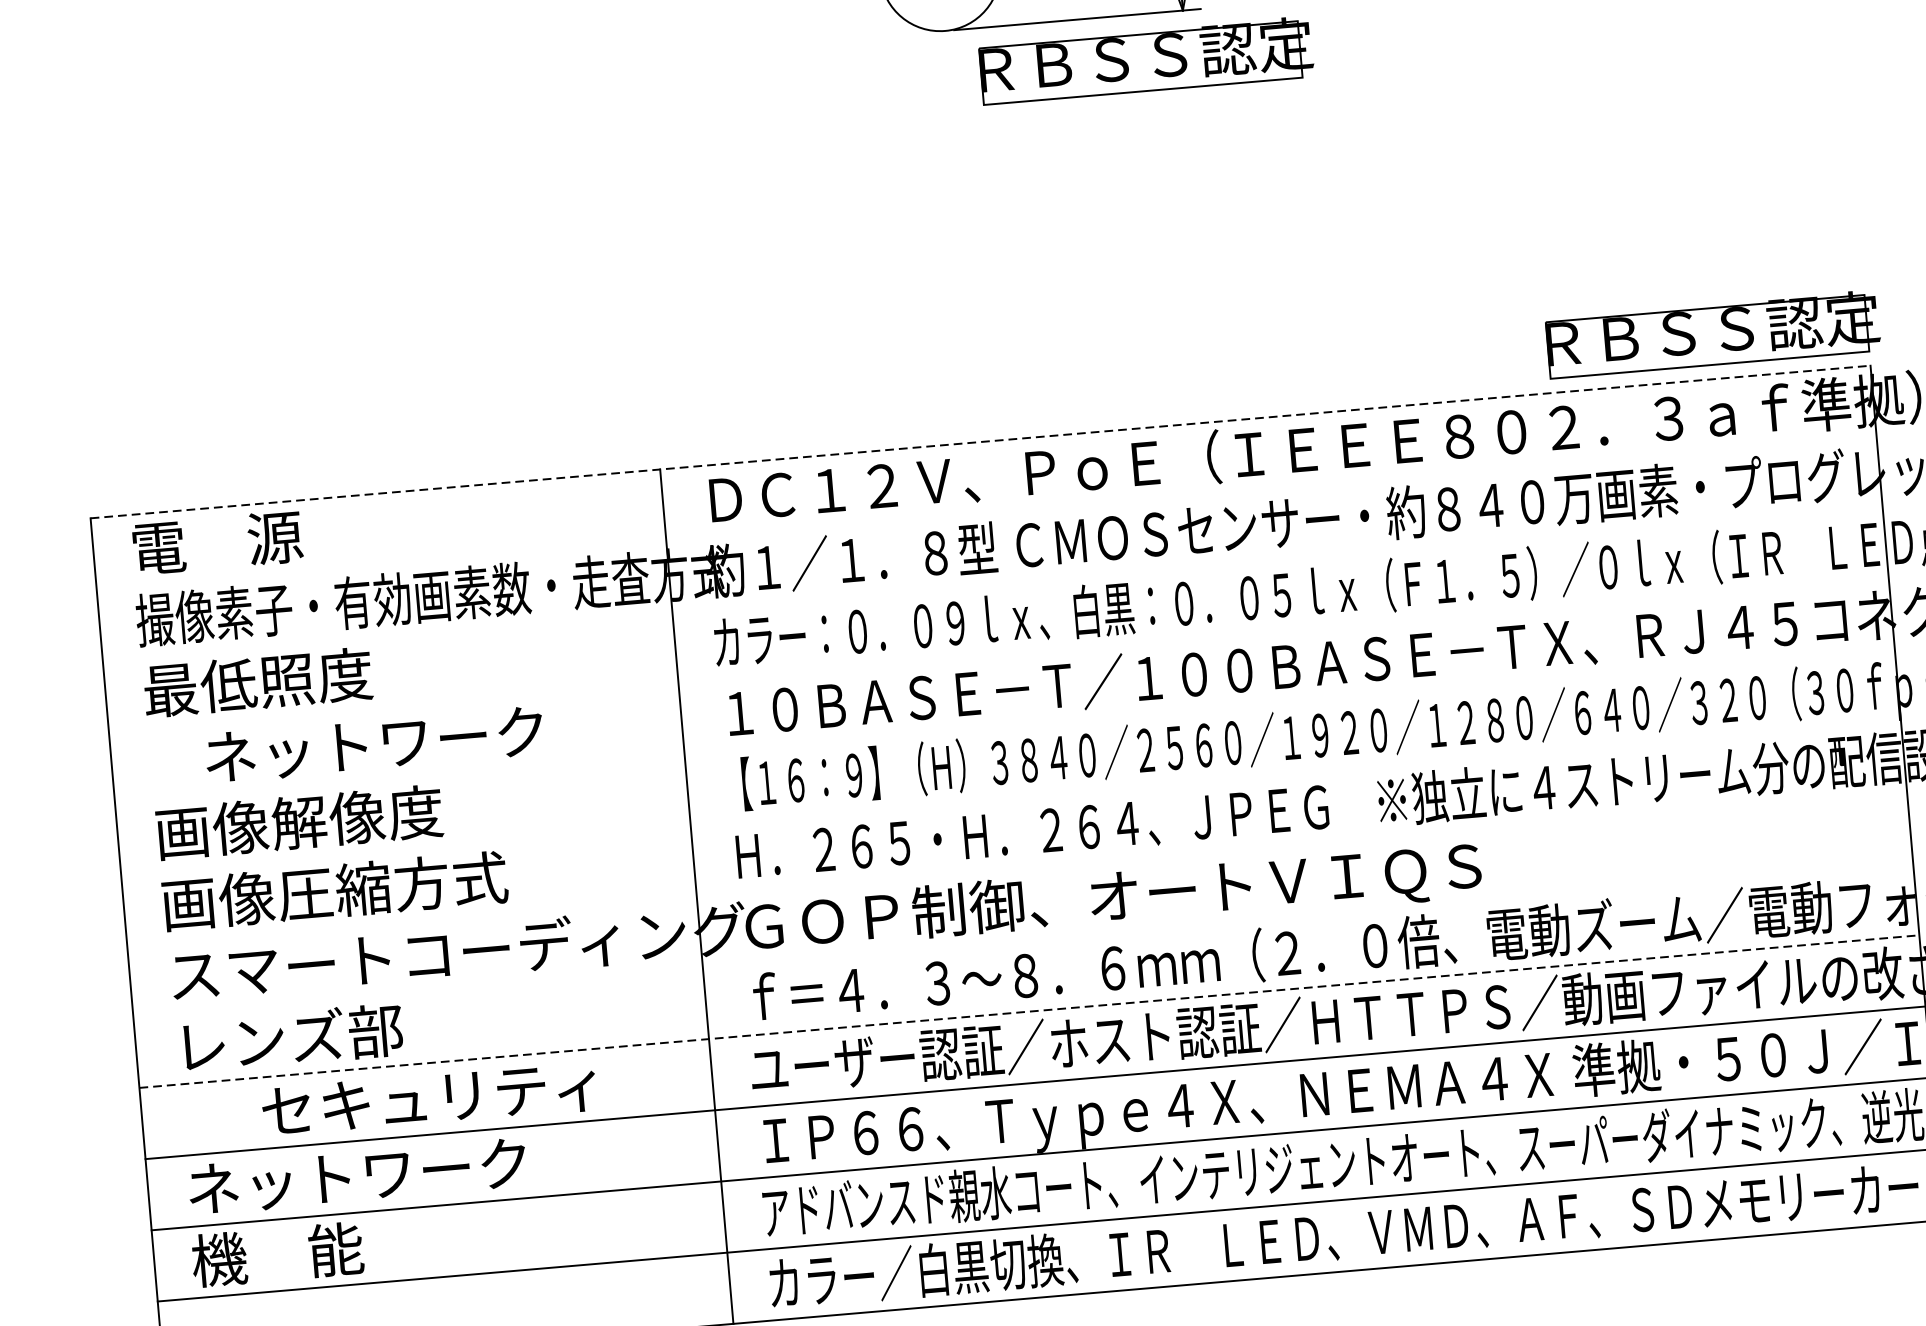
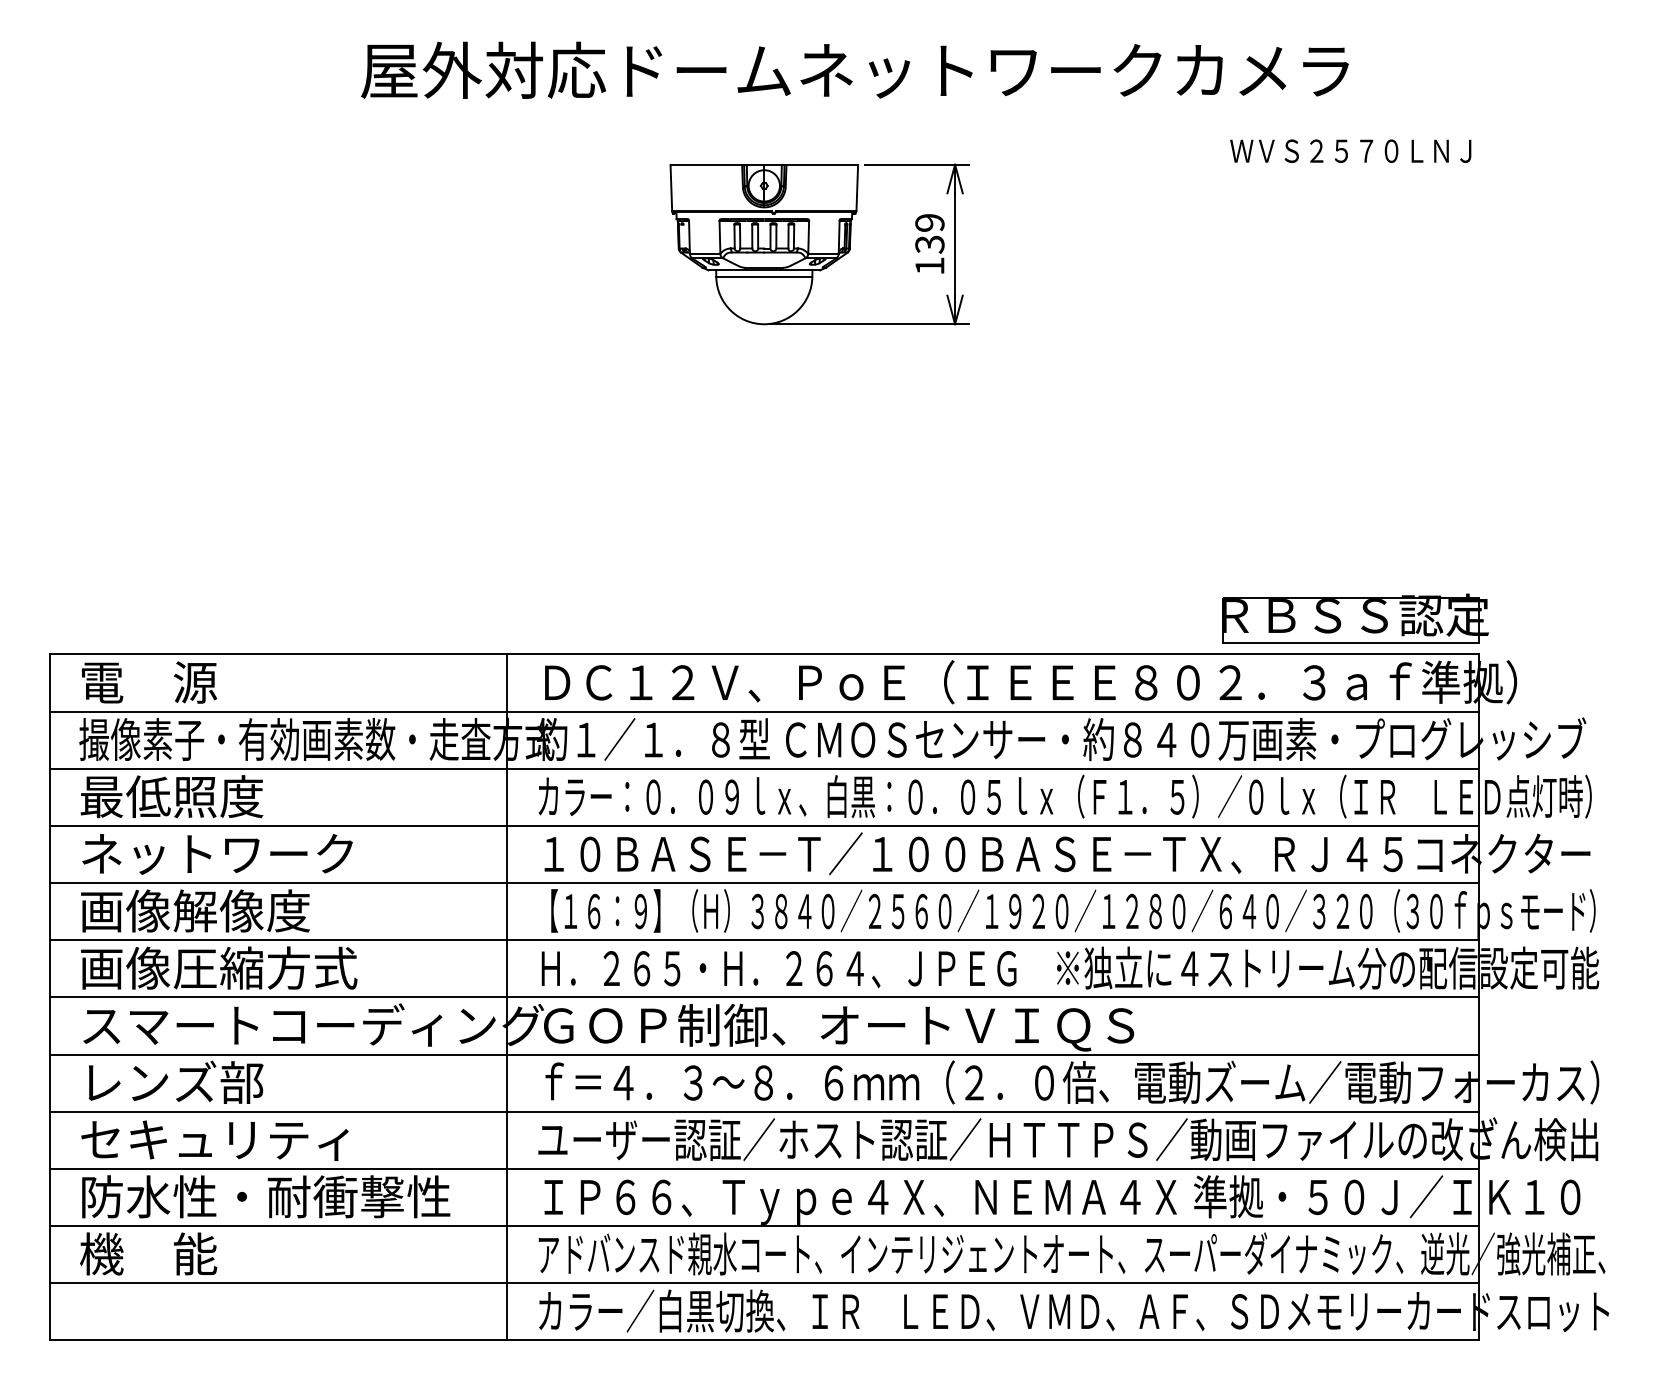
part: (1146, 60) -> (922, 361), removed
line: (980, 442) -> (764, 654), dashed -> solid
line: (985, 513) -> (763, 711), added
line: (991, 584) -> (763, 768), added
line: (997, 655) -> (763, 825), added
line: (1003, 727) -> (763, 883), added
text: (374, 745) -> (217, 854), moved
line: (1010, 798) -> (763, 940), added
line: (1016, 869) -> (763, 997), added
line: (1022, 940) -> (763, 1054), added
line: (1029, 1011) -> (764, 1111), dashed -> solid
text: (428, 1099) -> (214, 1140), moved
text: (418, 1170) -> (266, 1196), ネットワーク -> 防水性・耐衝撃性

